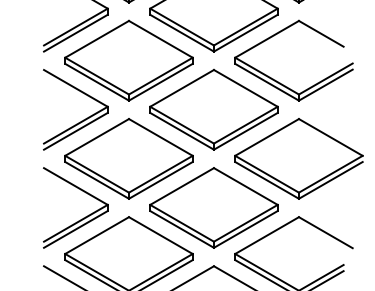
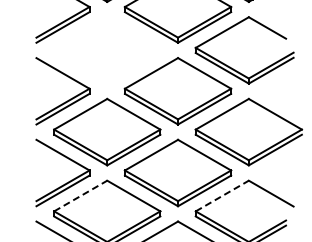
part: (129, 60) -> (107, 50), removed
line: (96, 236) -> (80, 196), solid -> dashed
line: (267, 236) -> (222, 196), solid -> dashed

